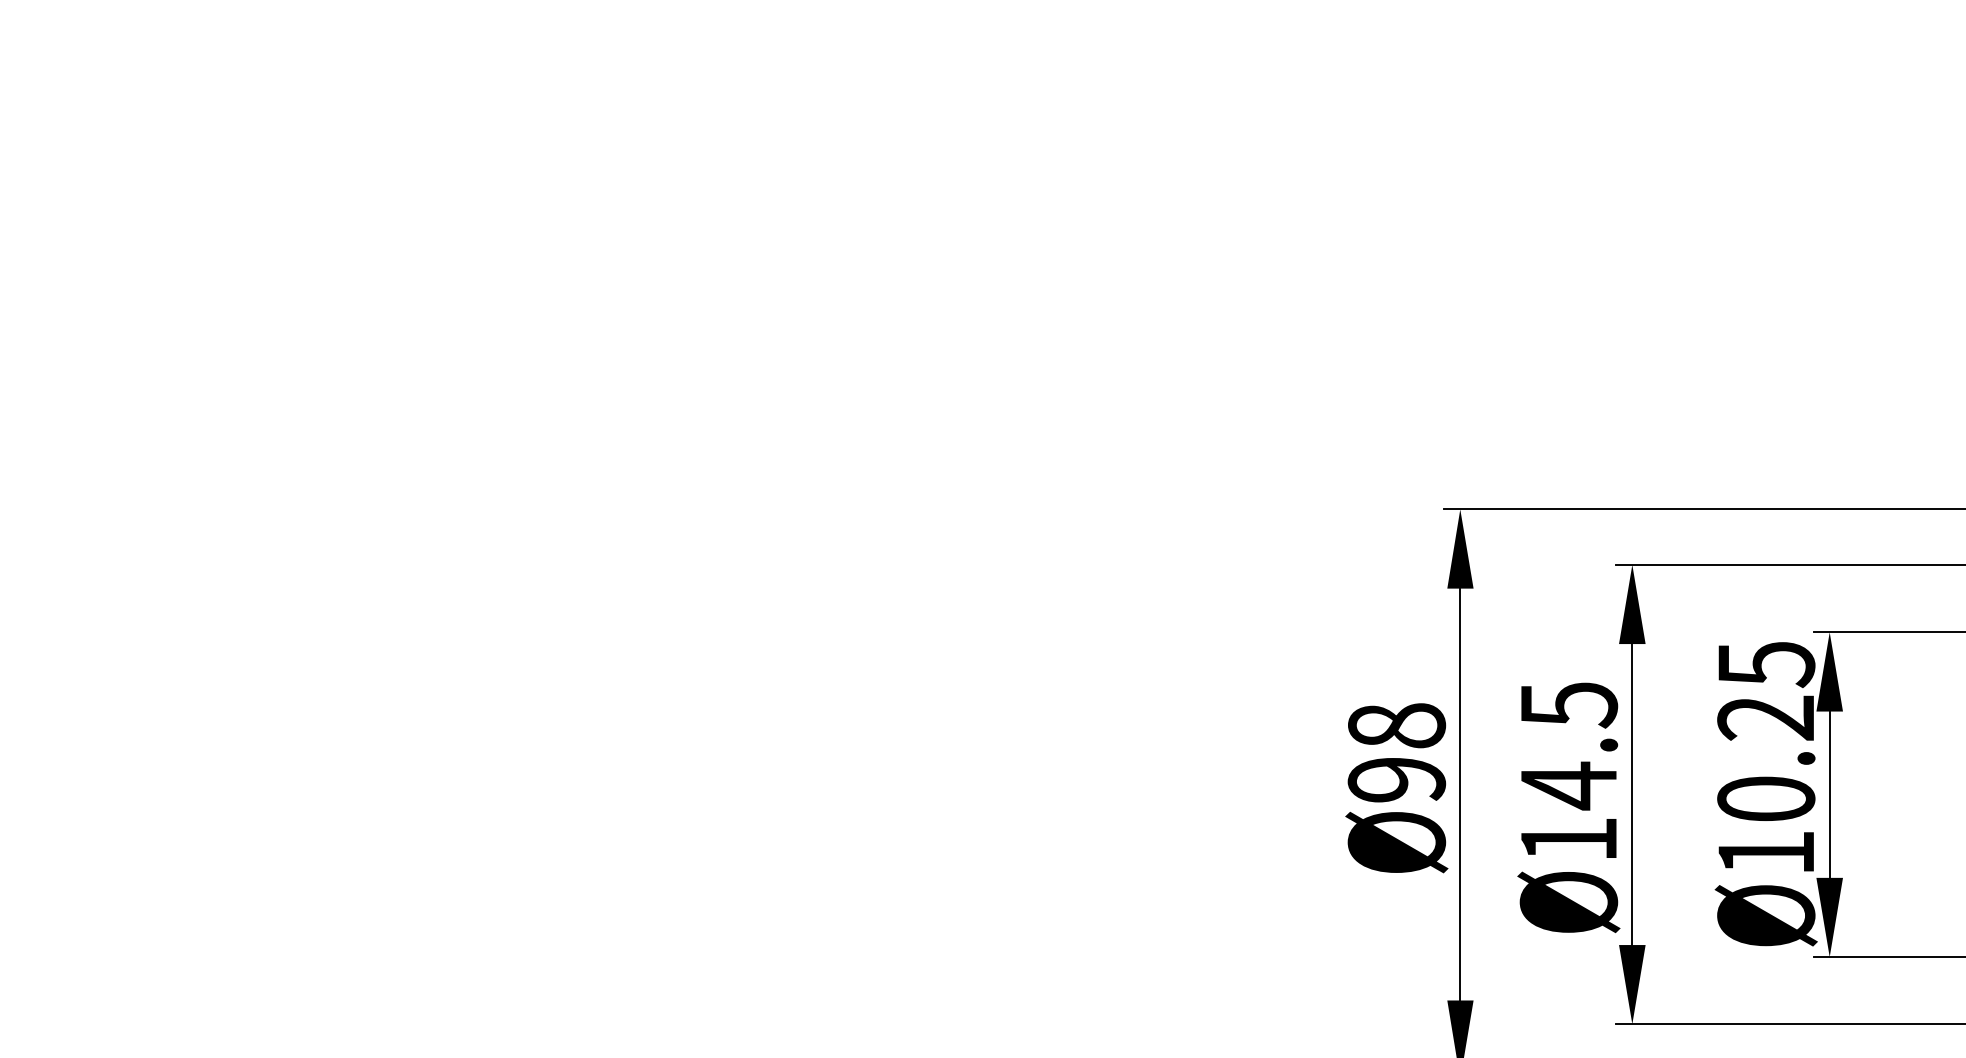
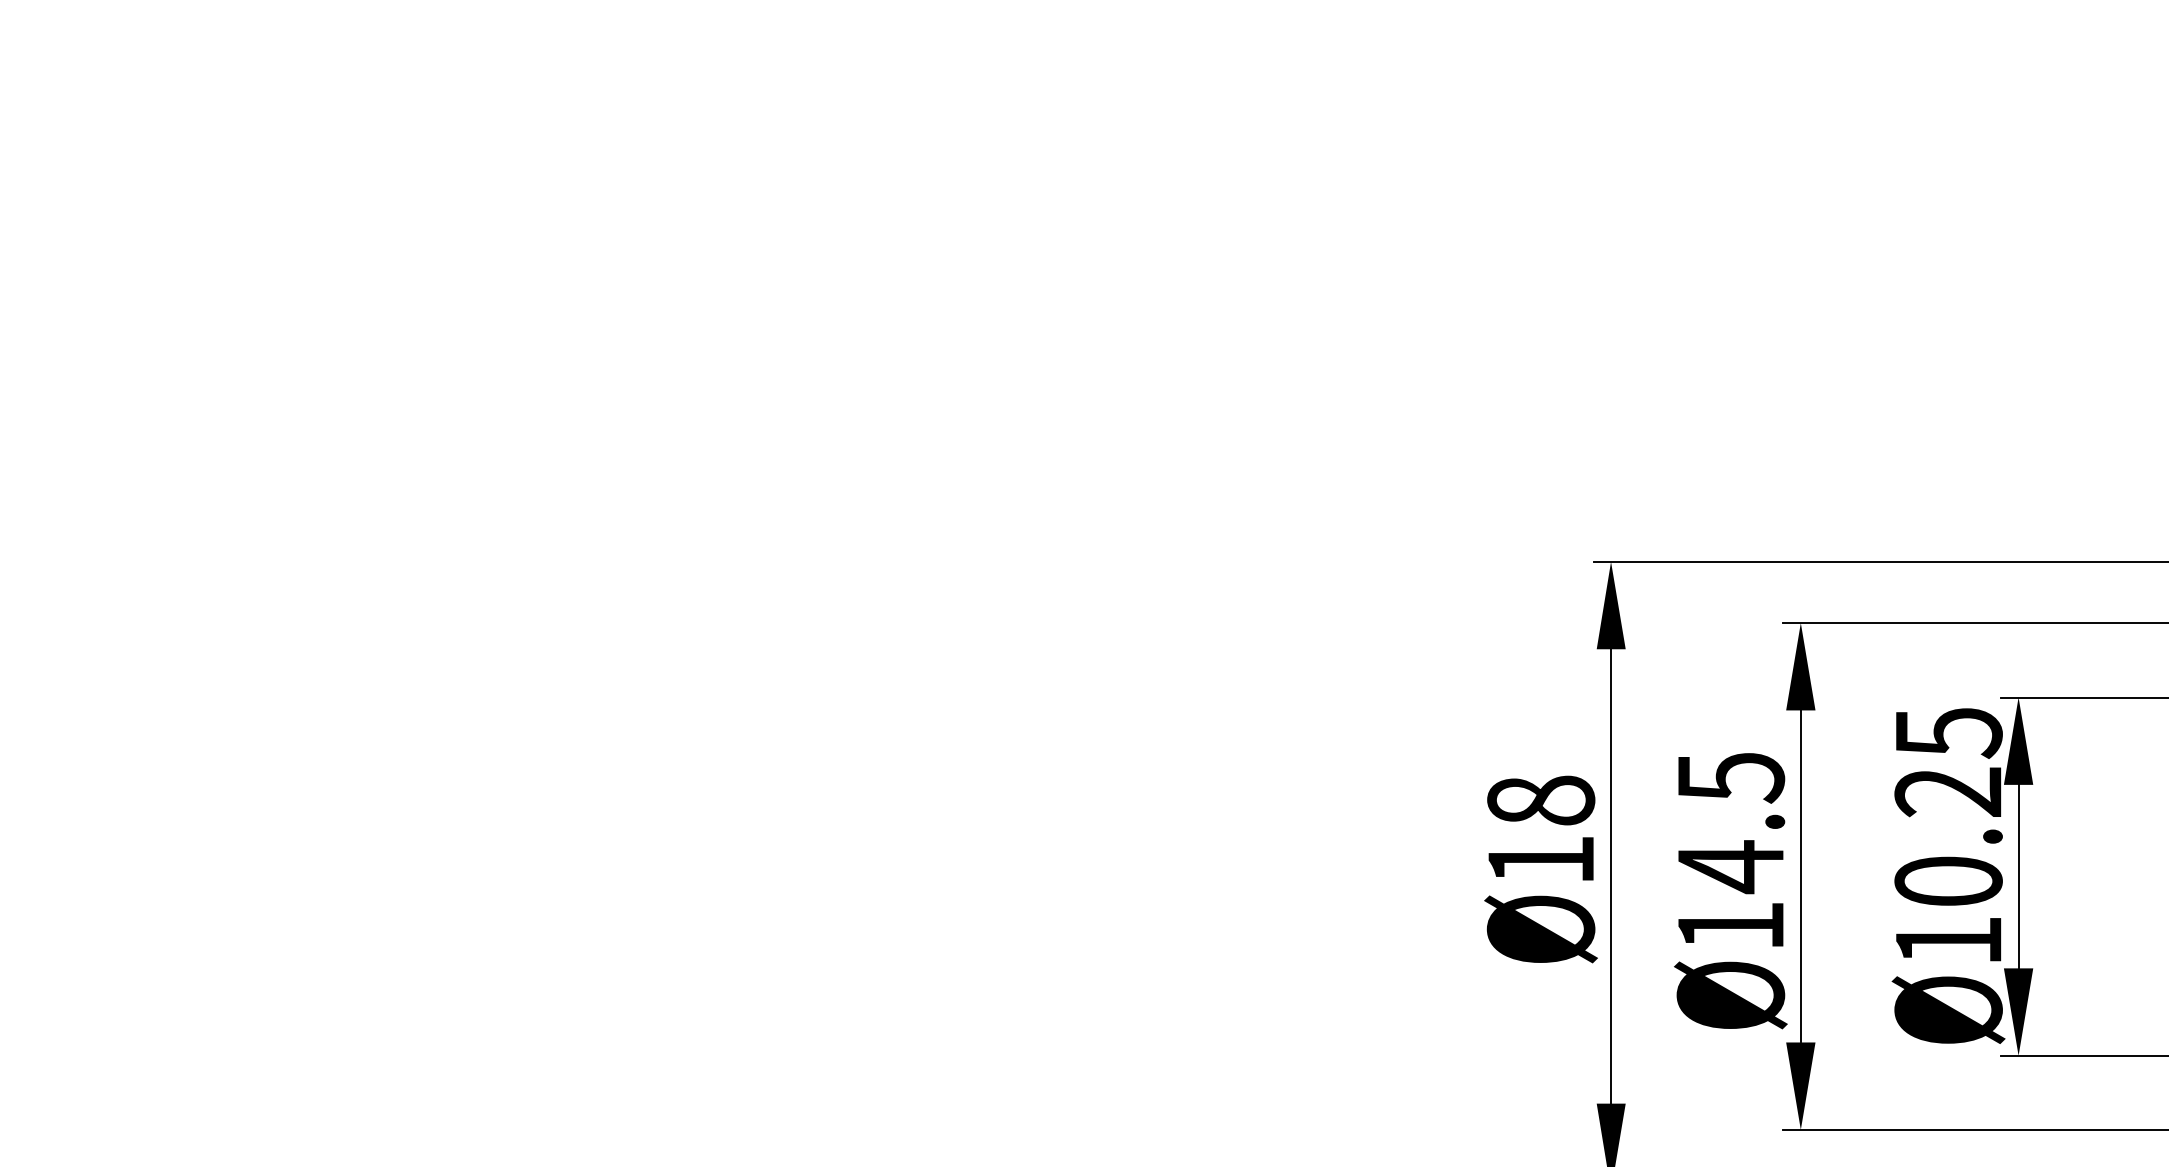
text: (1396, 780) -> (1540, 860), Ø98 -> Ø18

